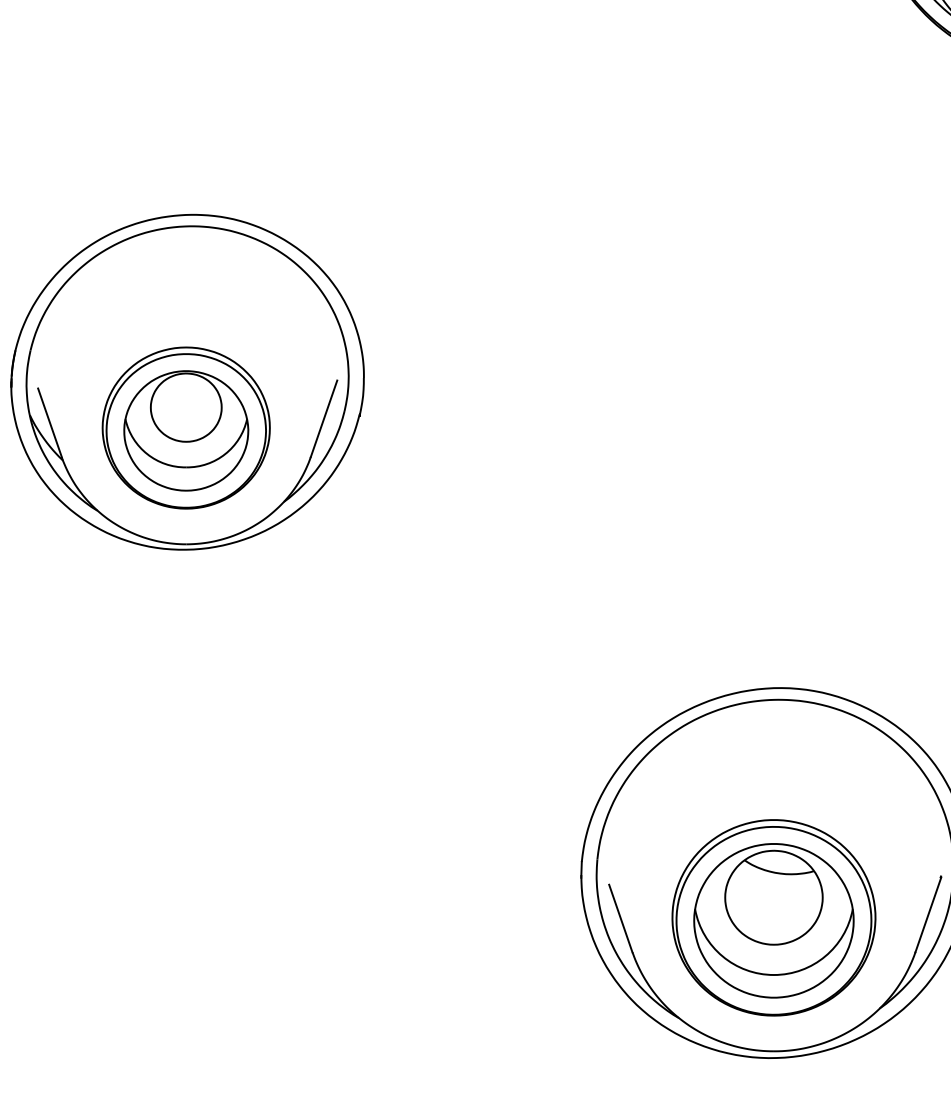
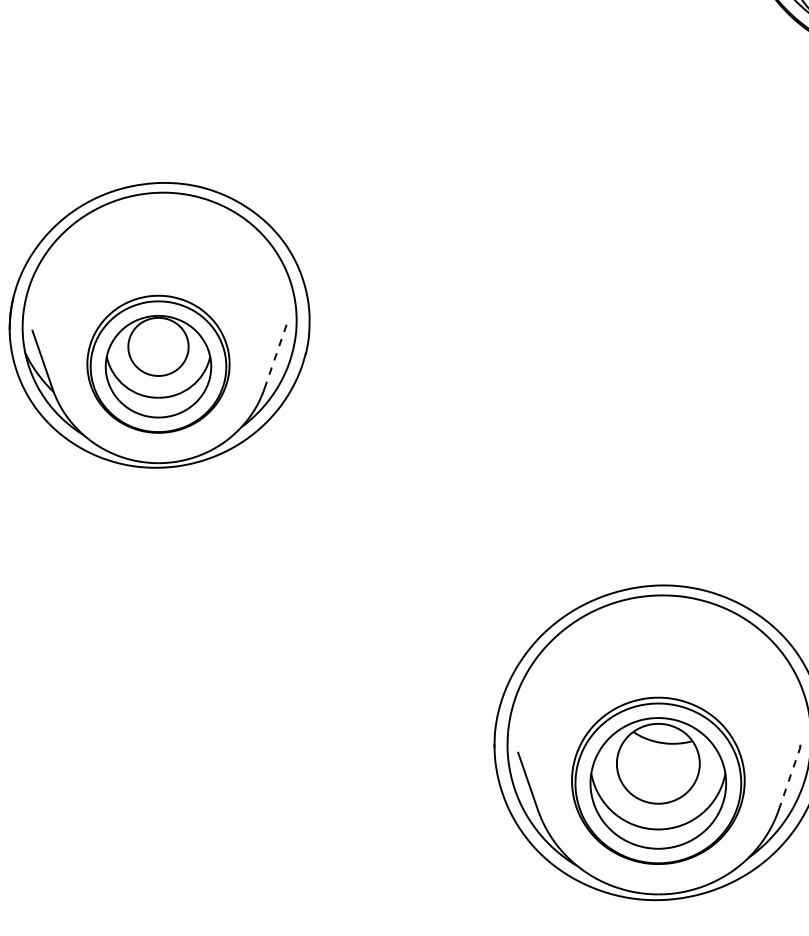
line: (323, 417) -> (275, 355), solid -> dashed
line: (928, 915) -> (789, 778), solid -> dashed

